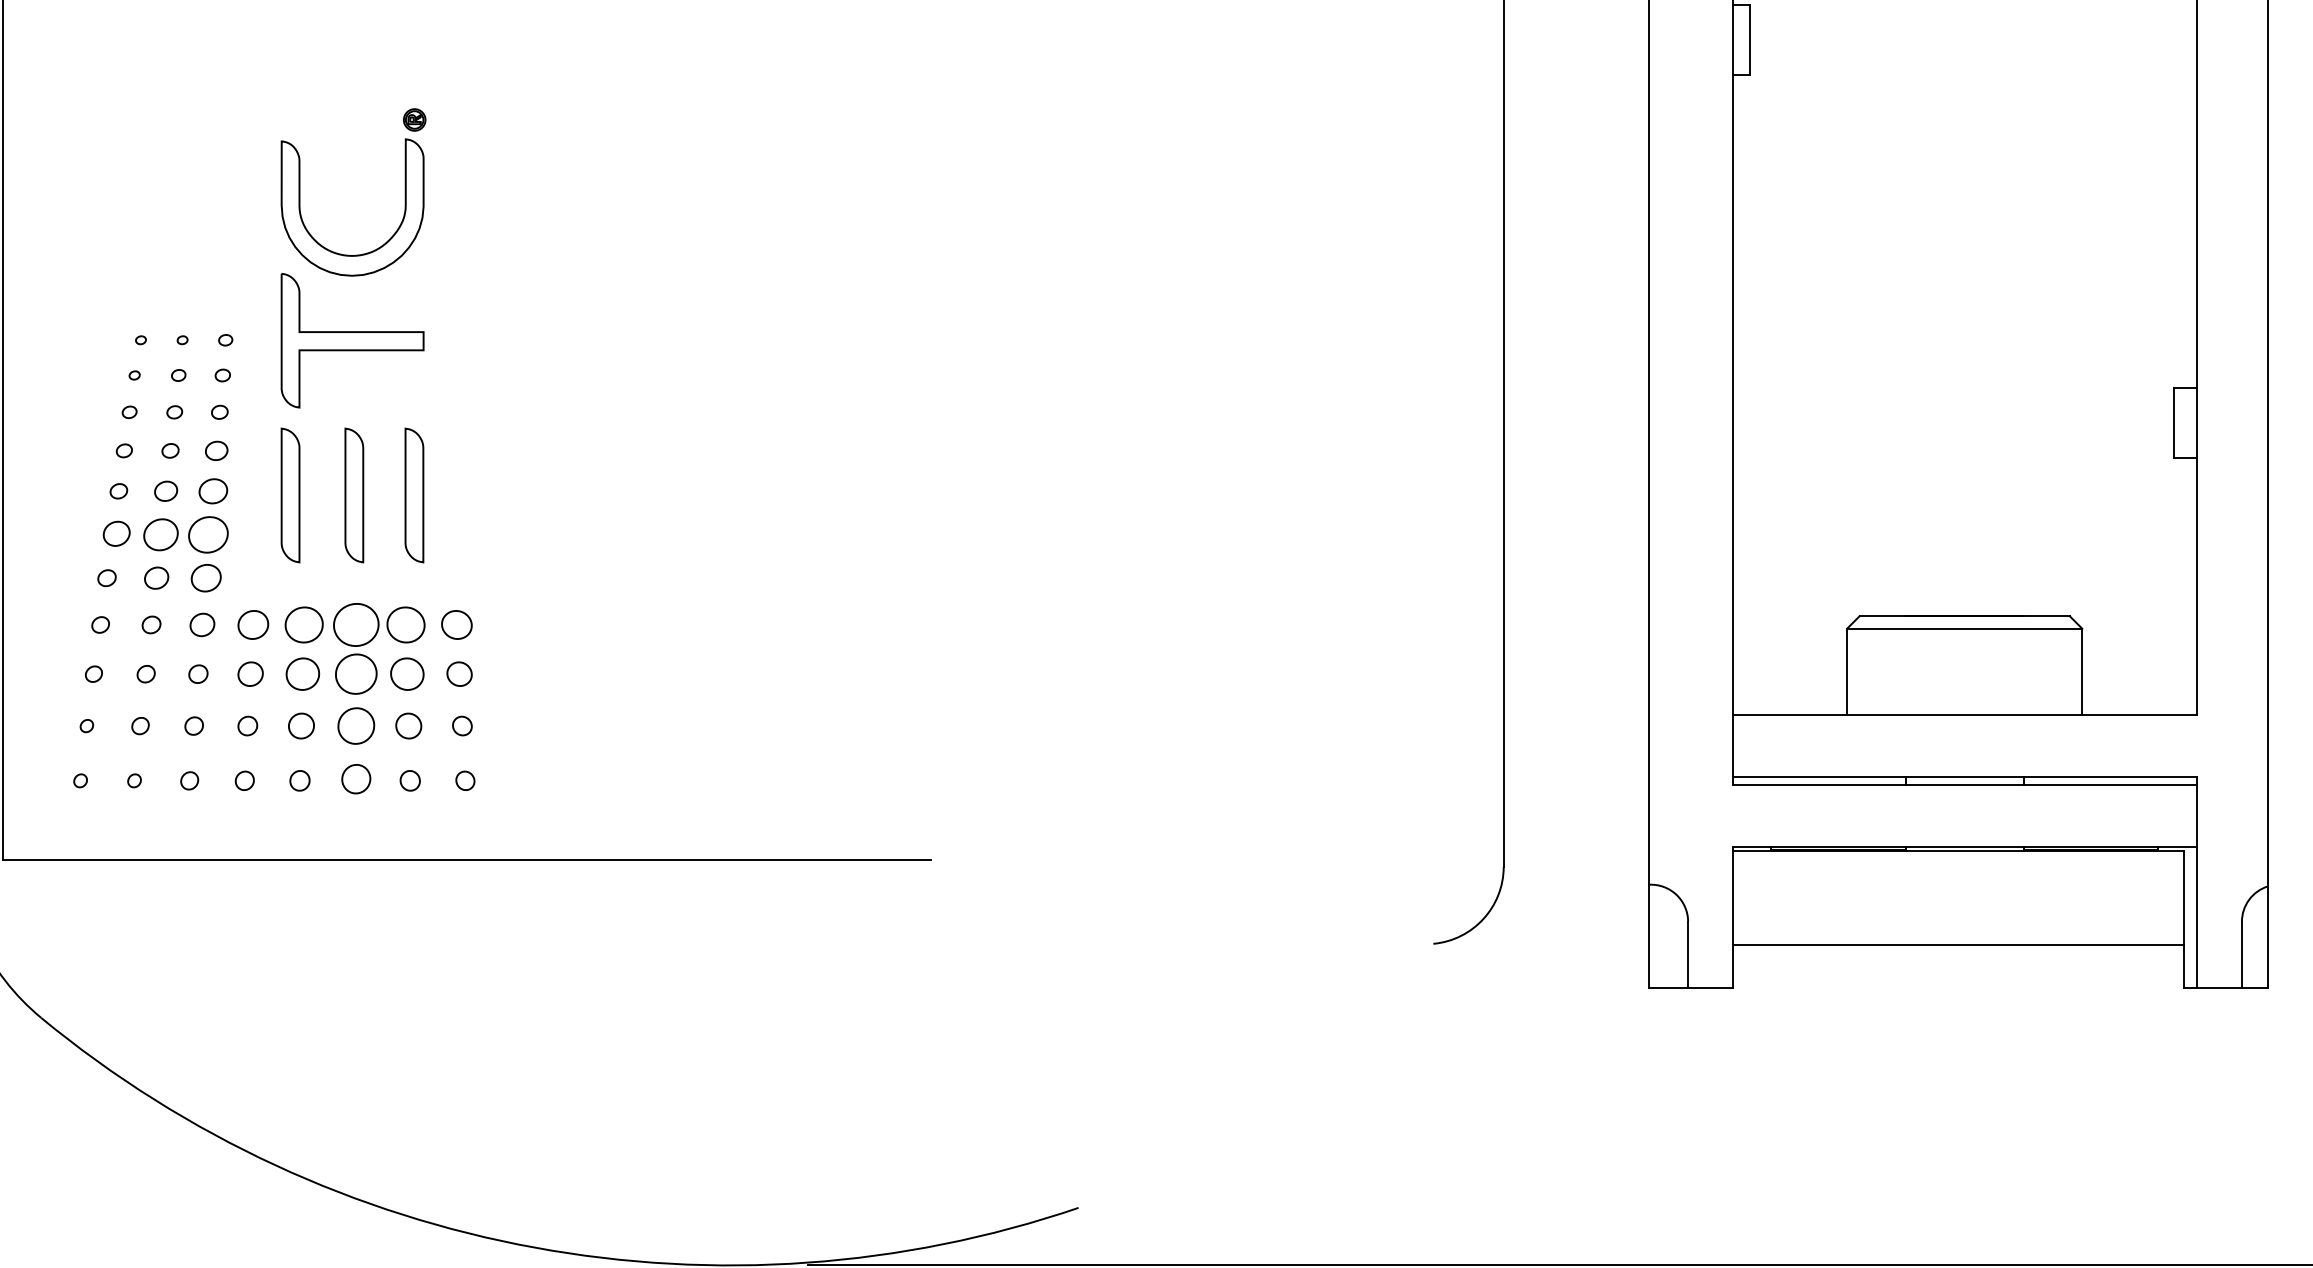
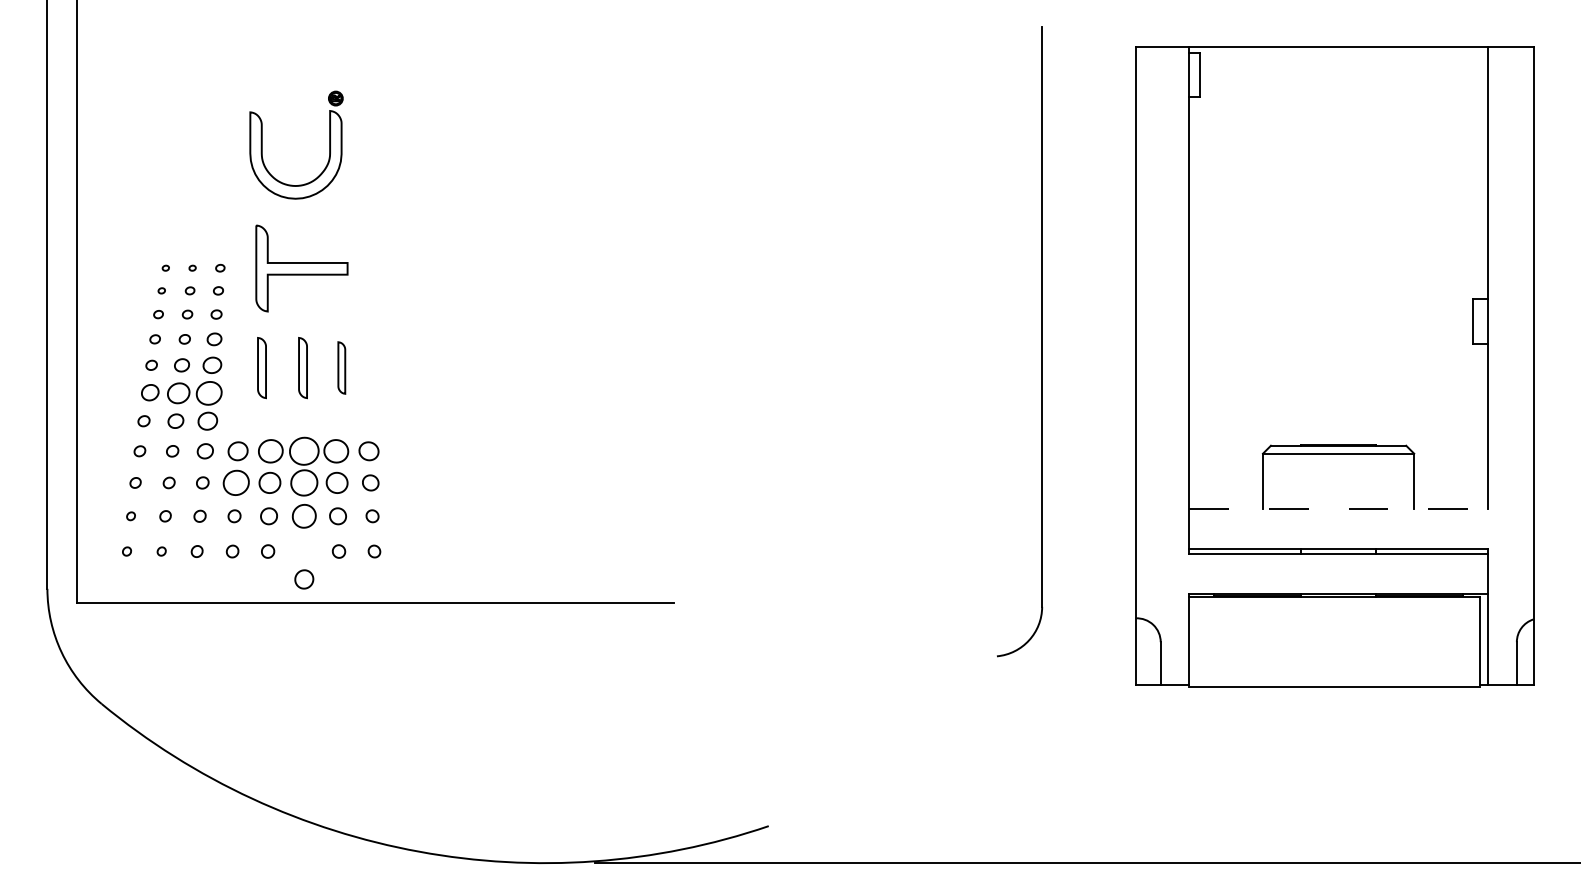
part: (404, 191) -> (329, 144), moved
part: (289, 494) -> (261, 367), size x0.7
part: (353, 494) -> (302, 367), size x0.7
part: (414, 494) -> (341, 367), size x0.6
part: (250, 673) -> (236, 482), size x1.6
line: (1966, 715) -> (1339, 509), solid -> dashed
part: (356, 779) -> (304, 579), moved
line: (1958, 945) -> (1334, 687), moved

